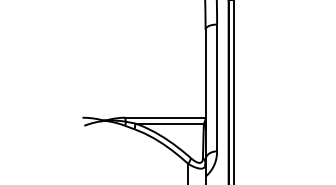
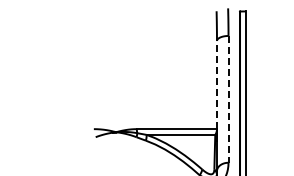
line: (205, 73) -> (216, 84), solid -> dashed
line: (217, 88) -> (228, 99), solid -> dashed

